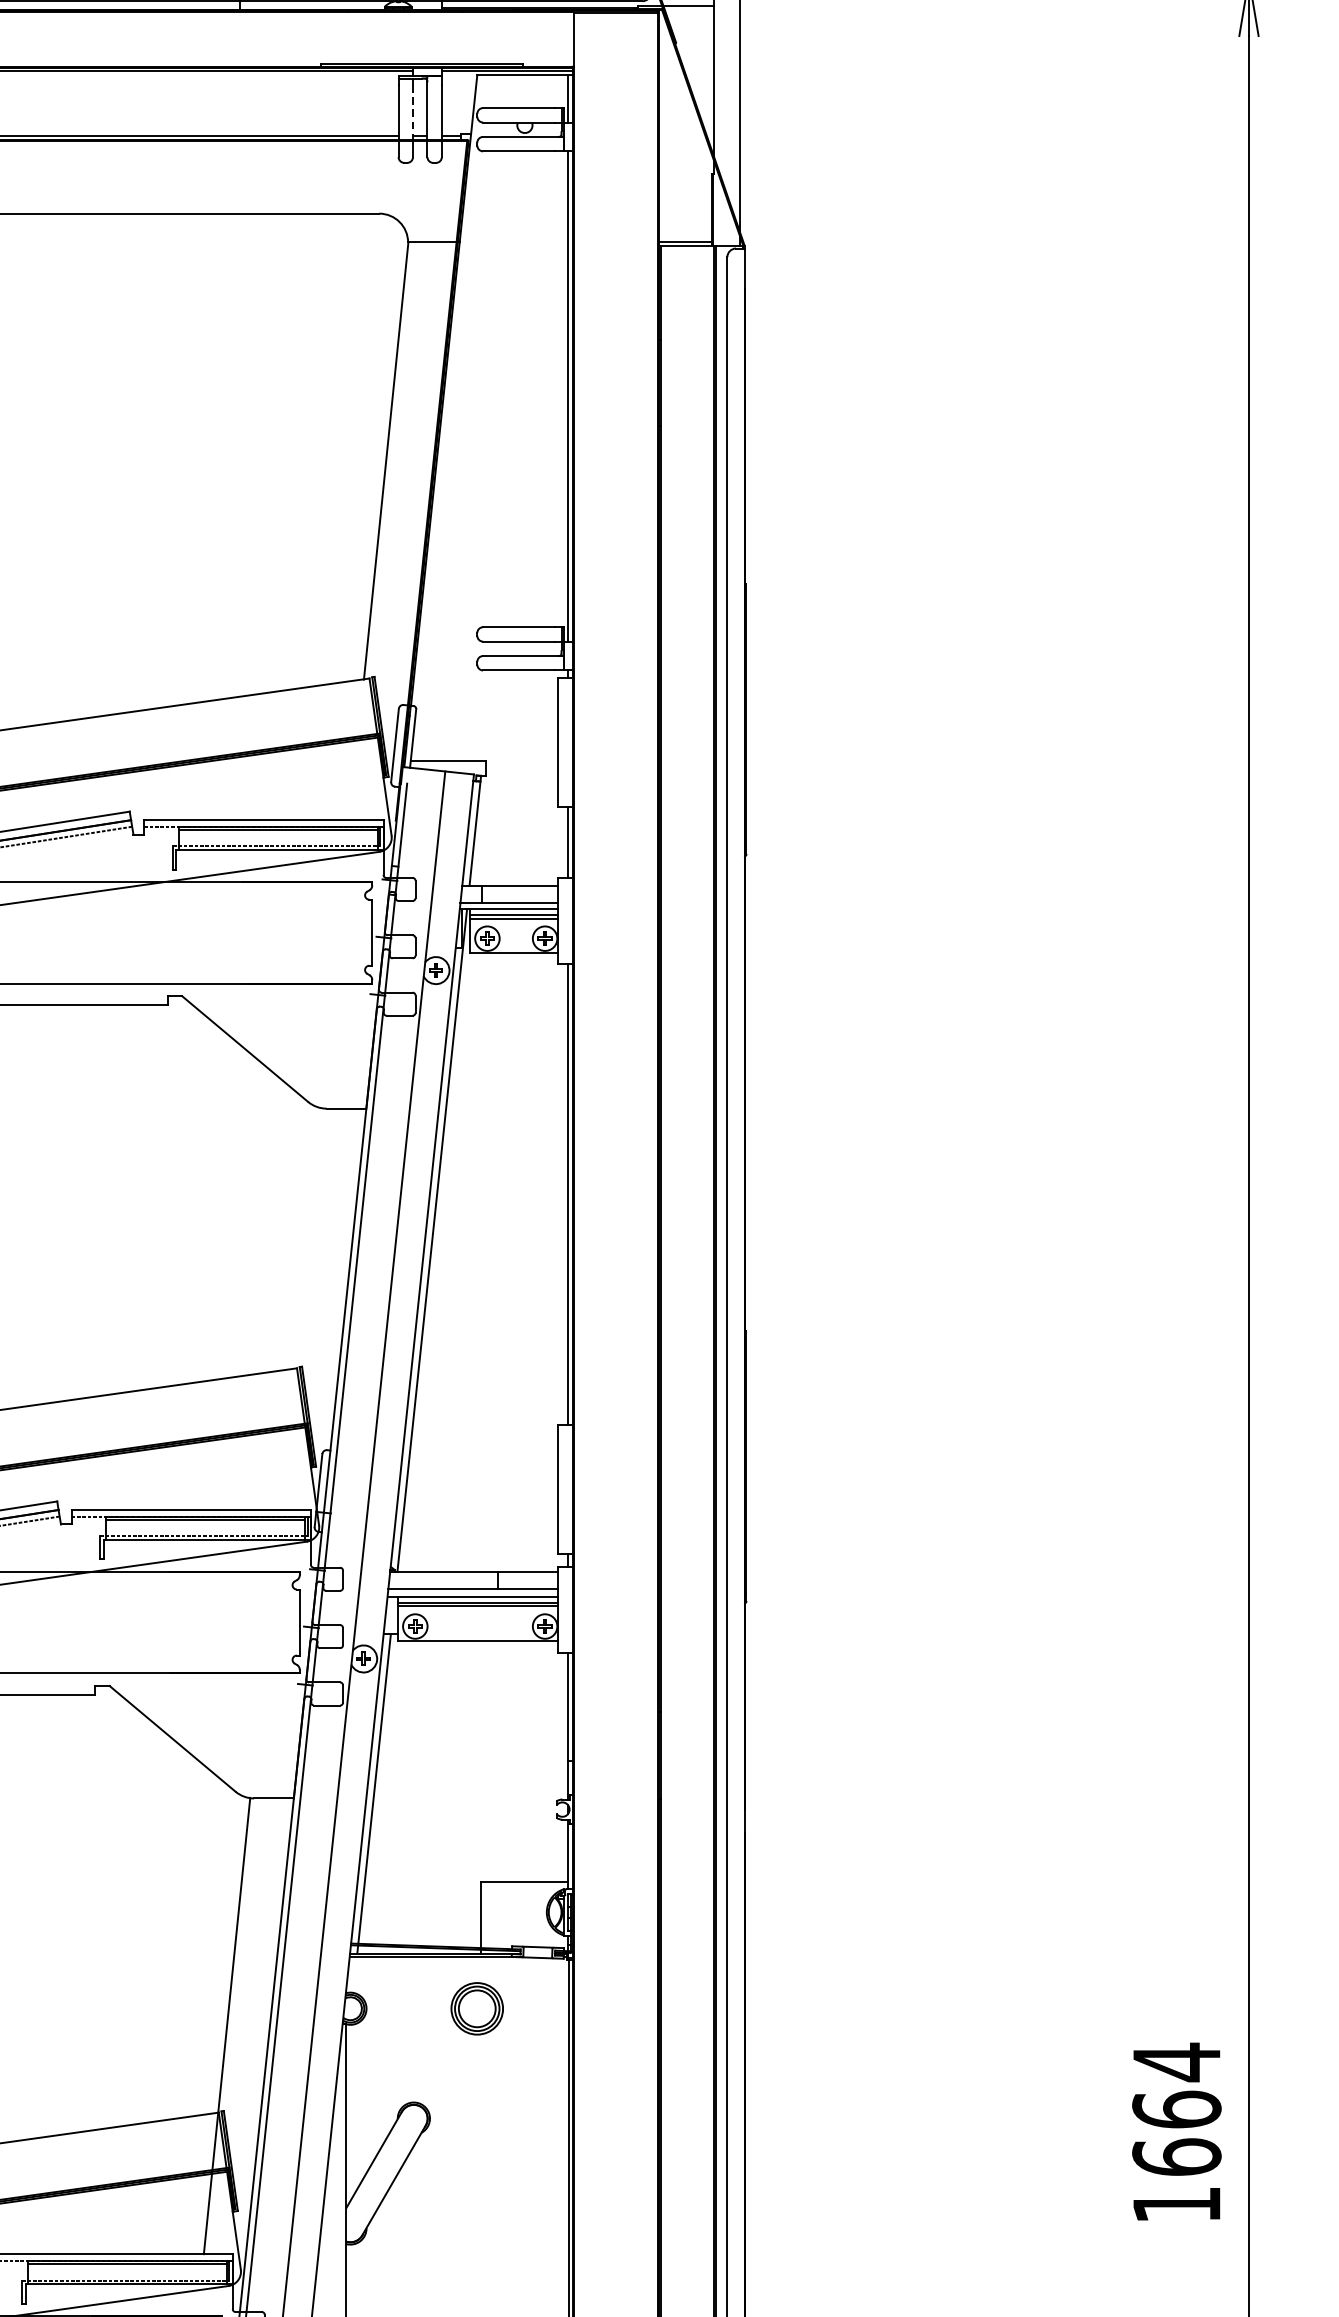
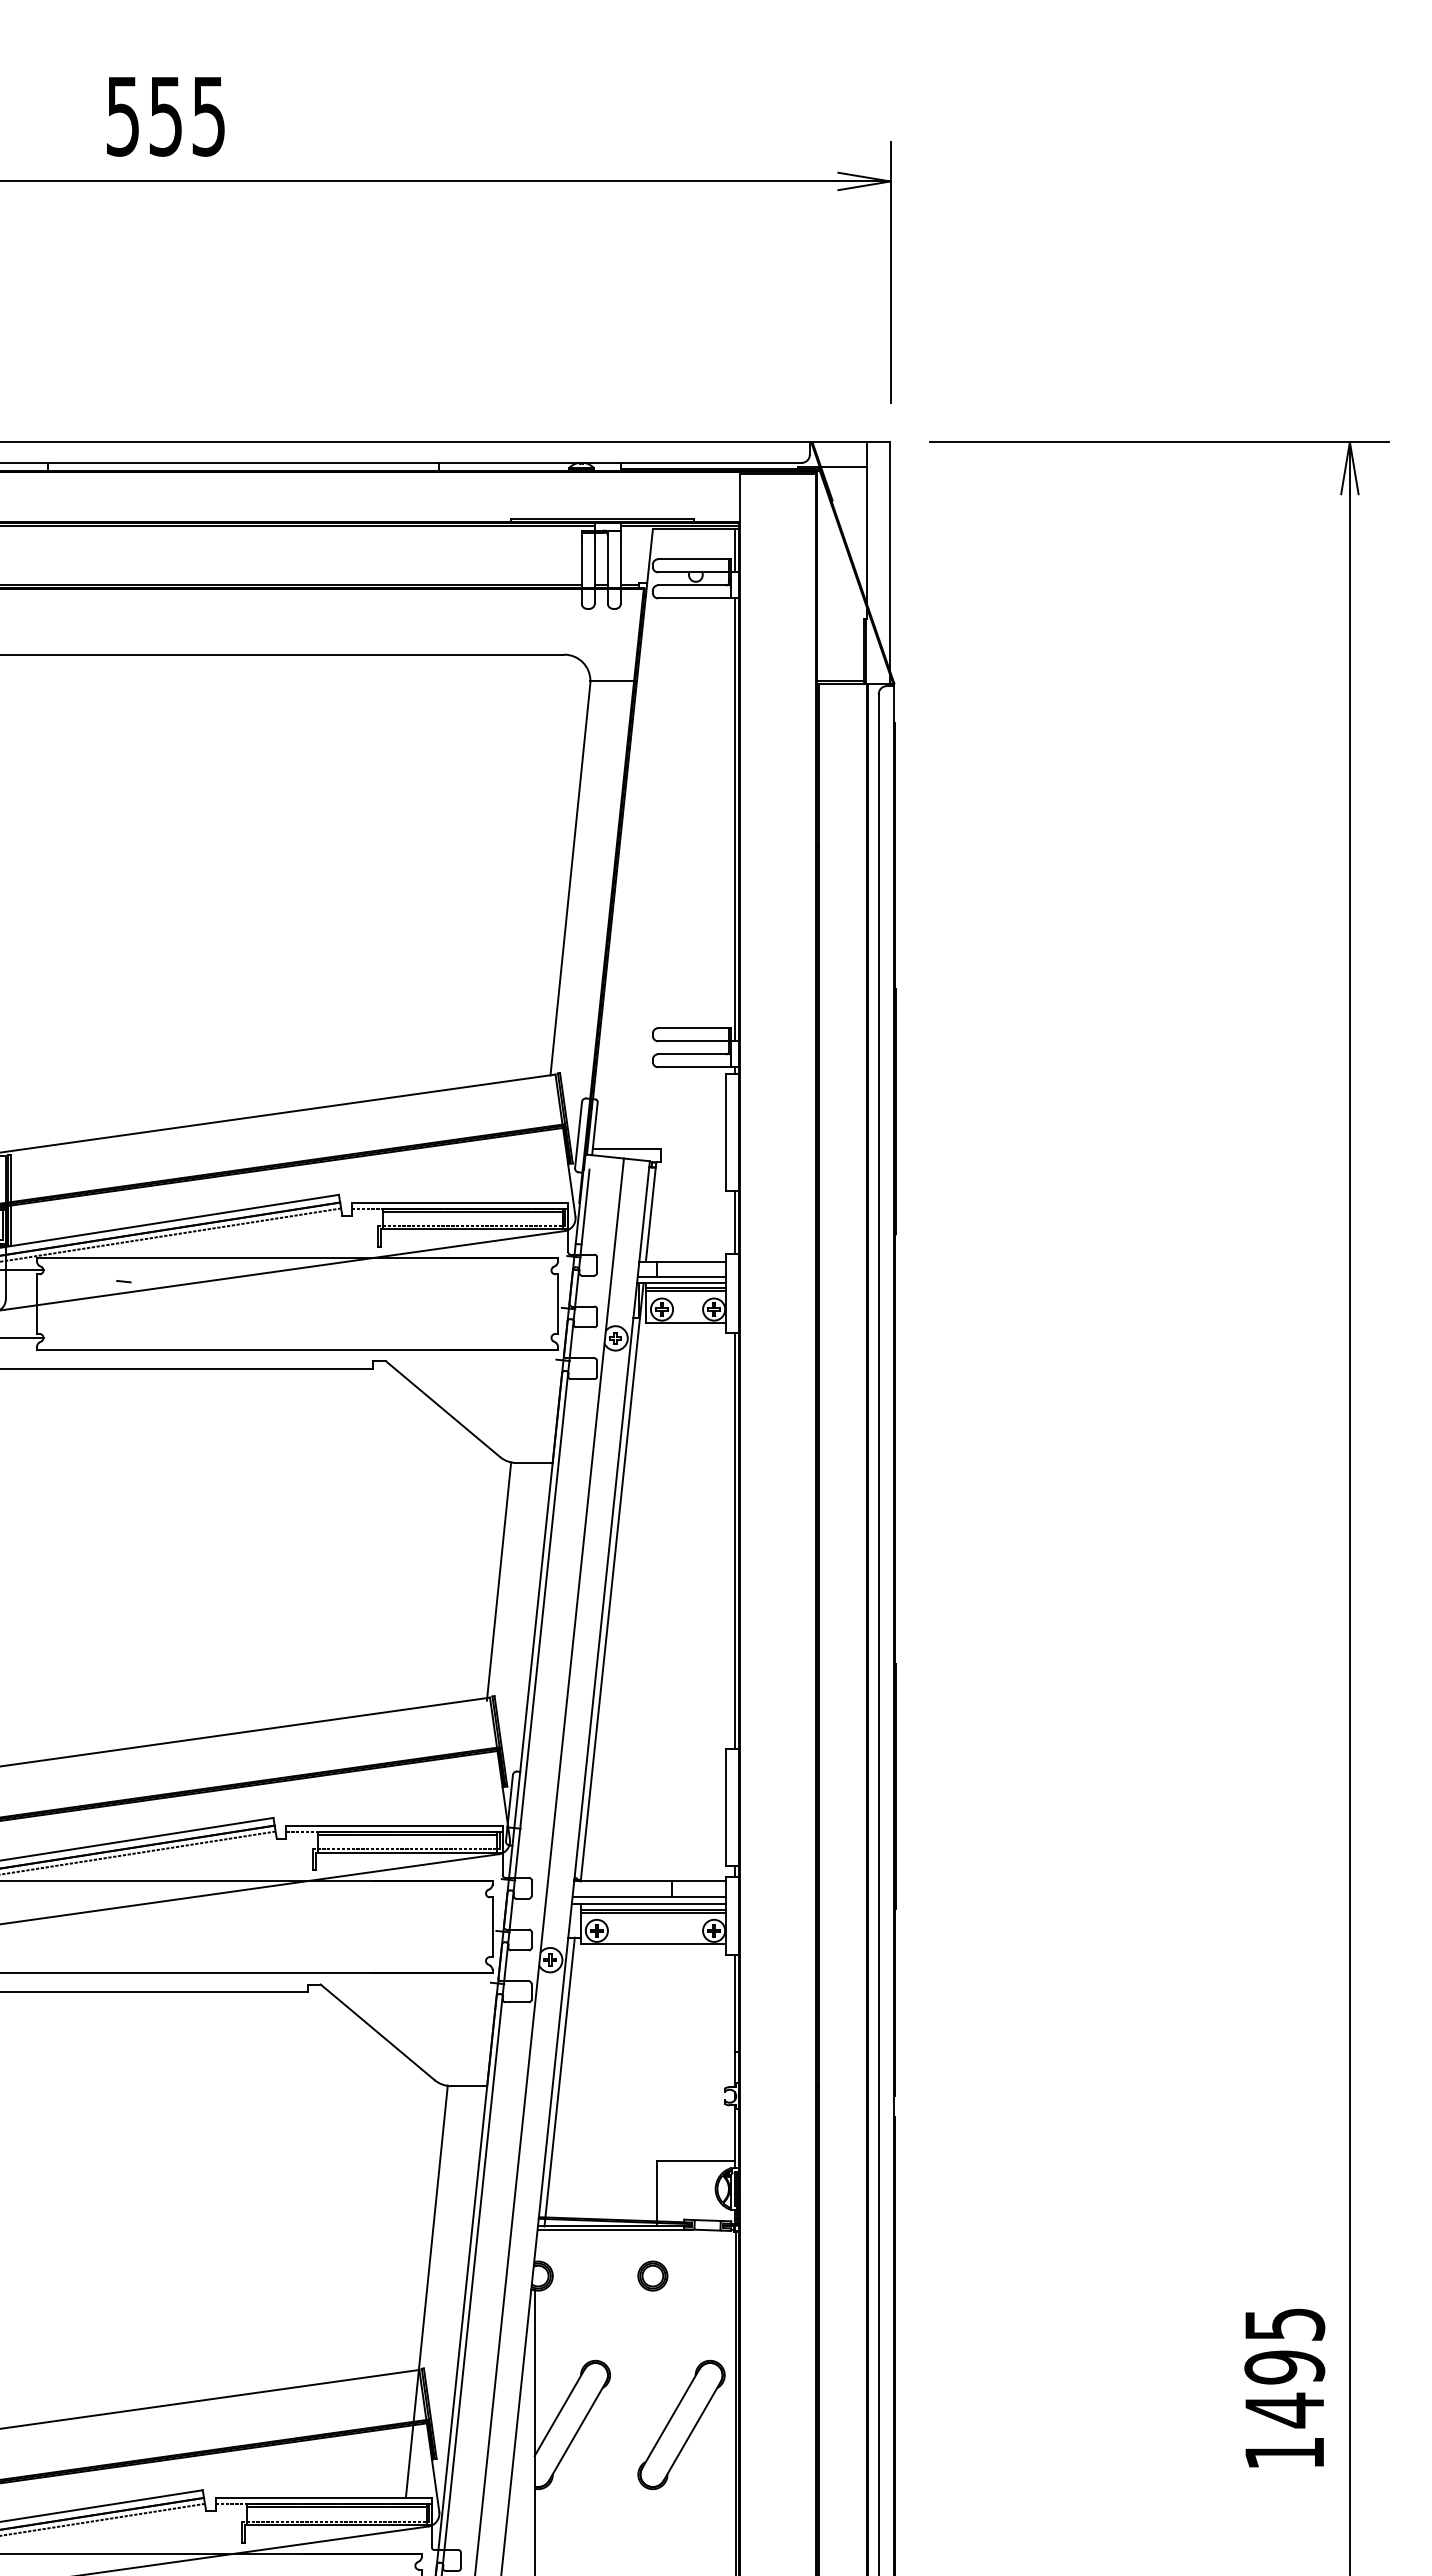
line: (412, 112) -> (594, 563), dashed -> solid
line: (306, 1239) -> (498, 1581), added
part: (476, 2008) -> (652, 2275), size x0.62
text: (1176, 2109) -> (1284, 2367), 1664 -> 1495
part: (508, 2173) -> (681, 2424), added

